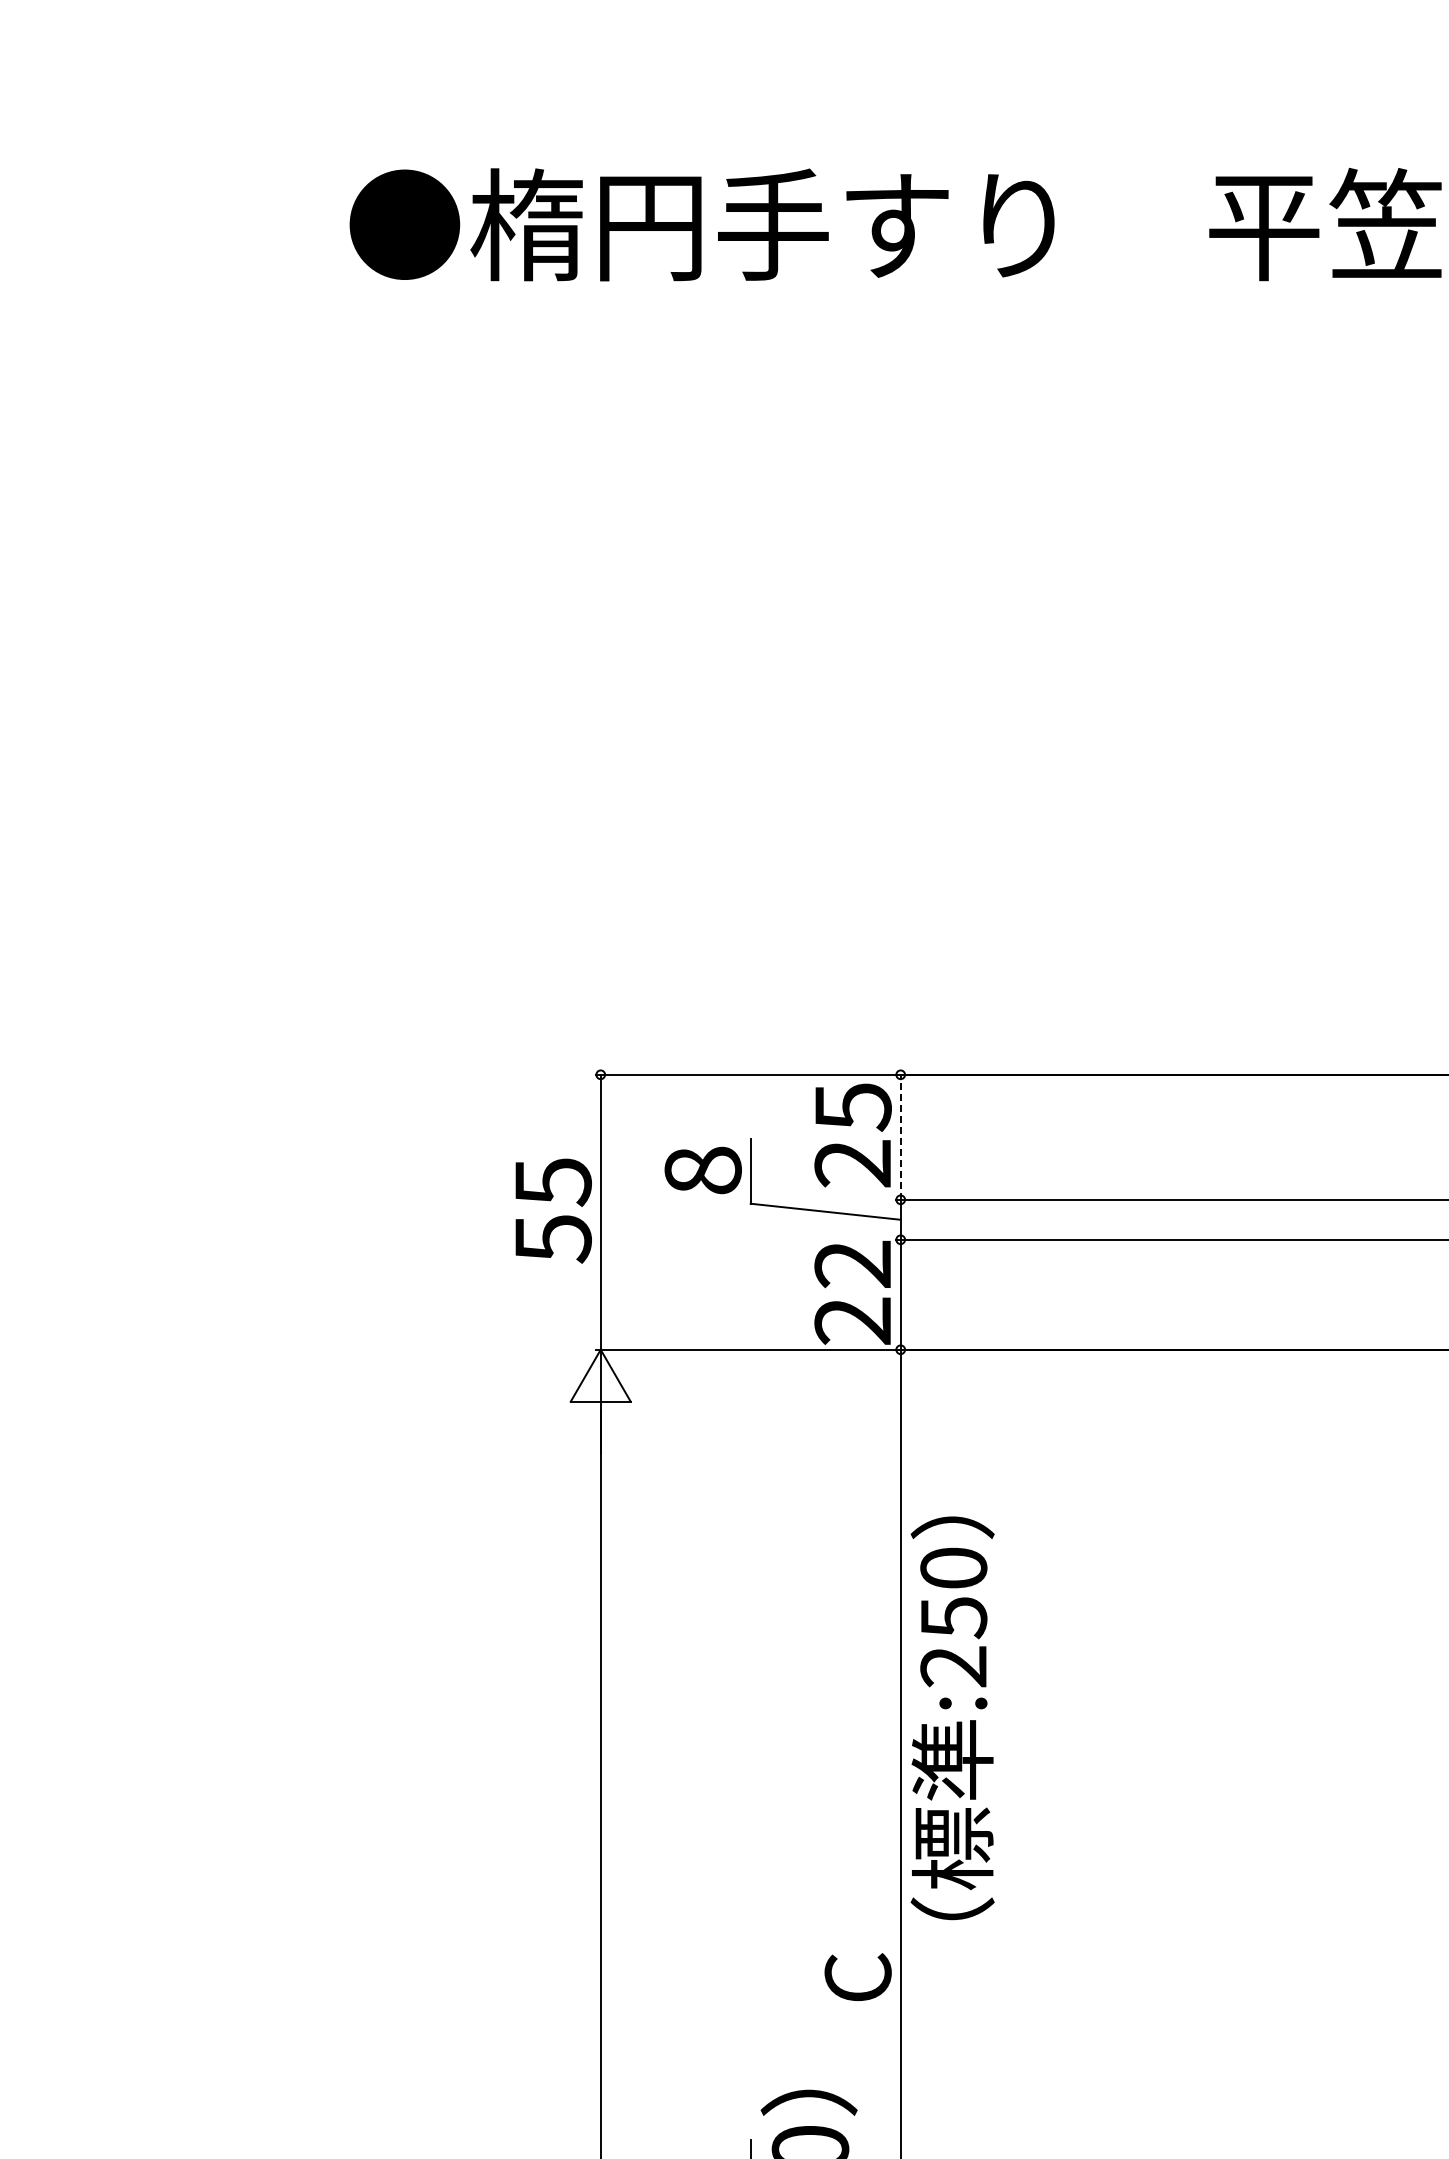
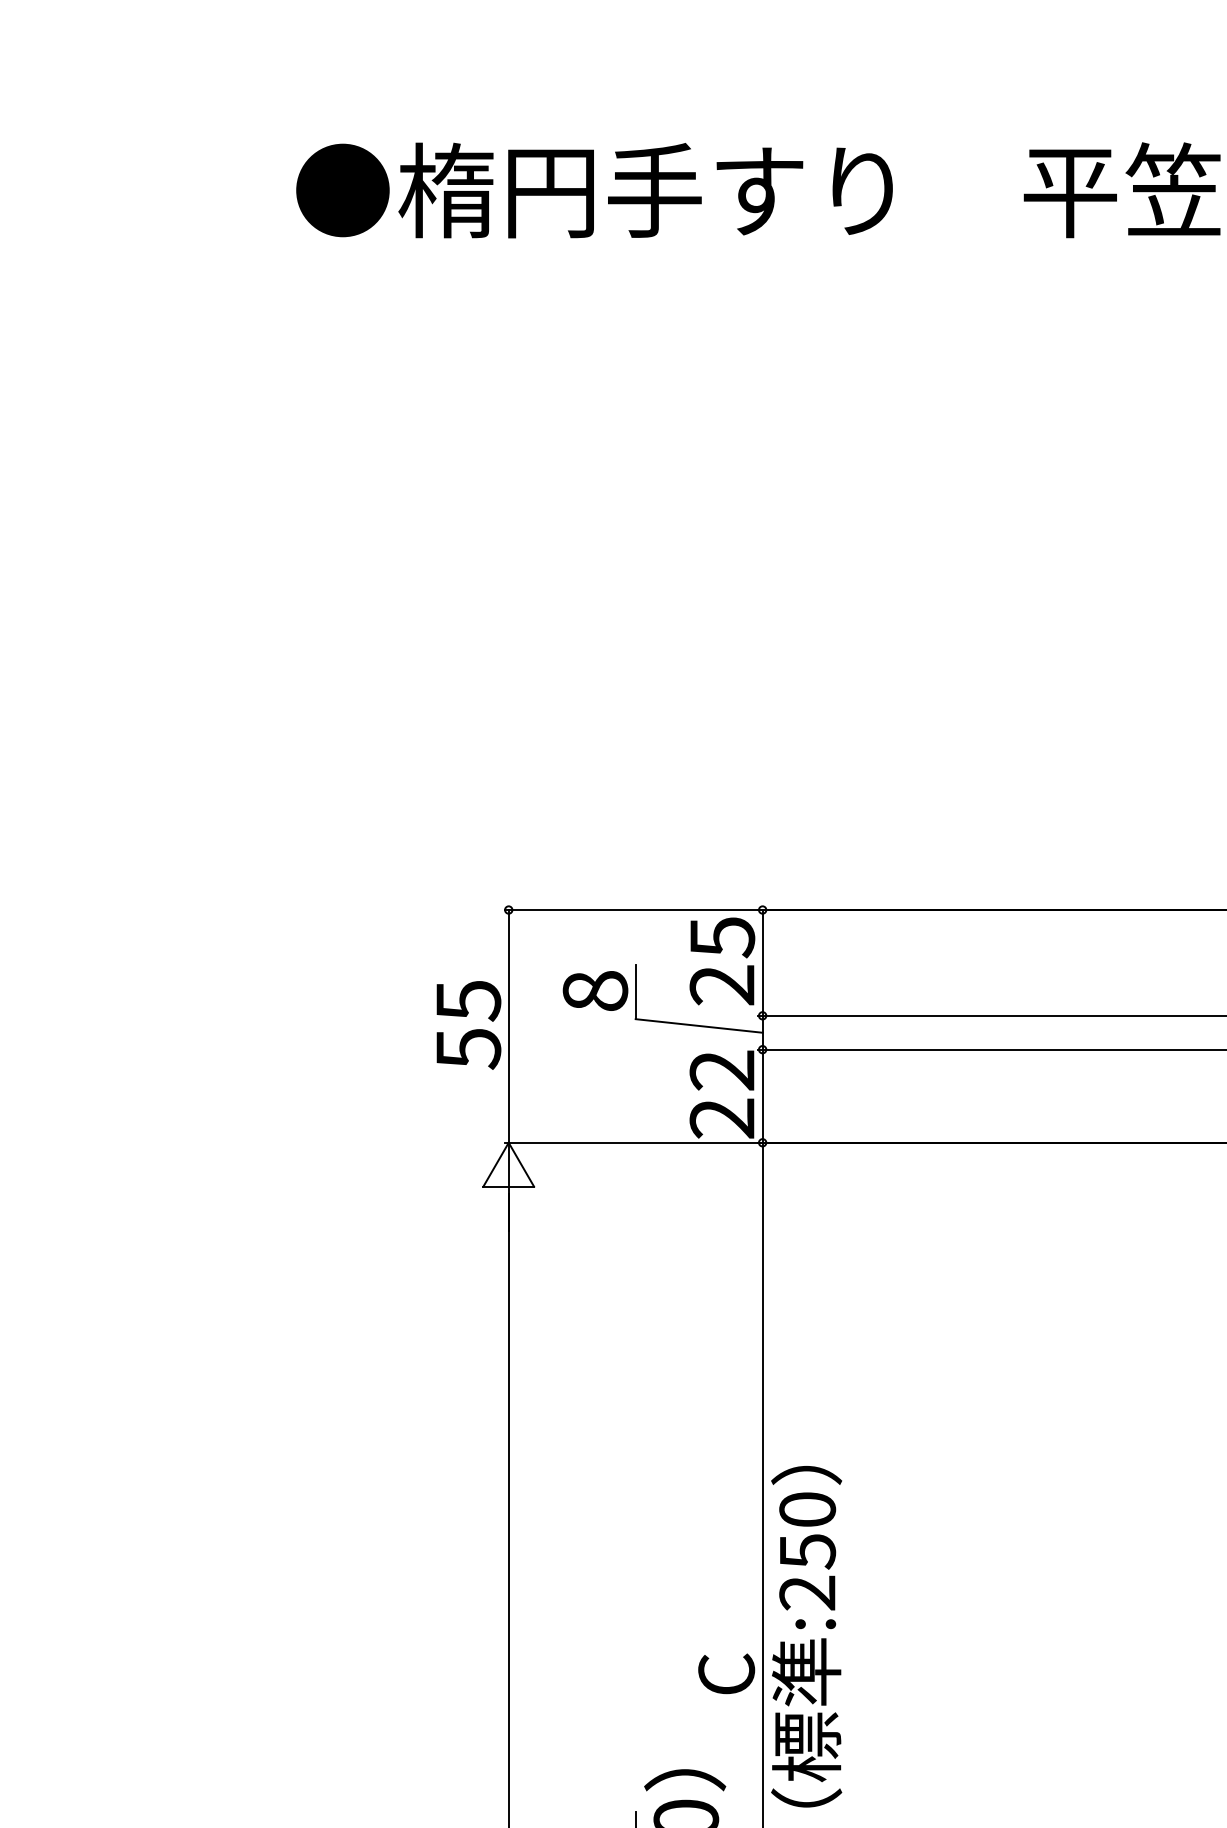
line: (900, 1136) -> (762, 962), dashed -> solid
text: (952, 1718) -> (806, 1636), moved

